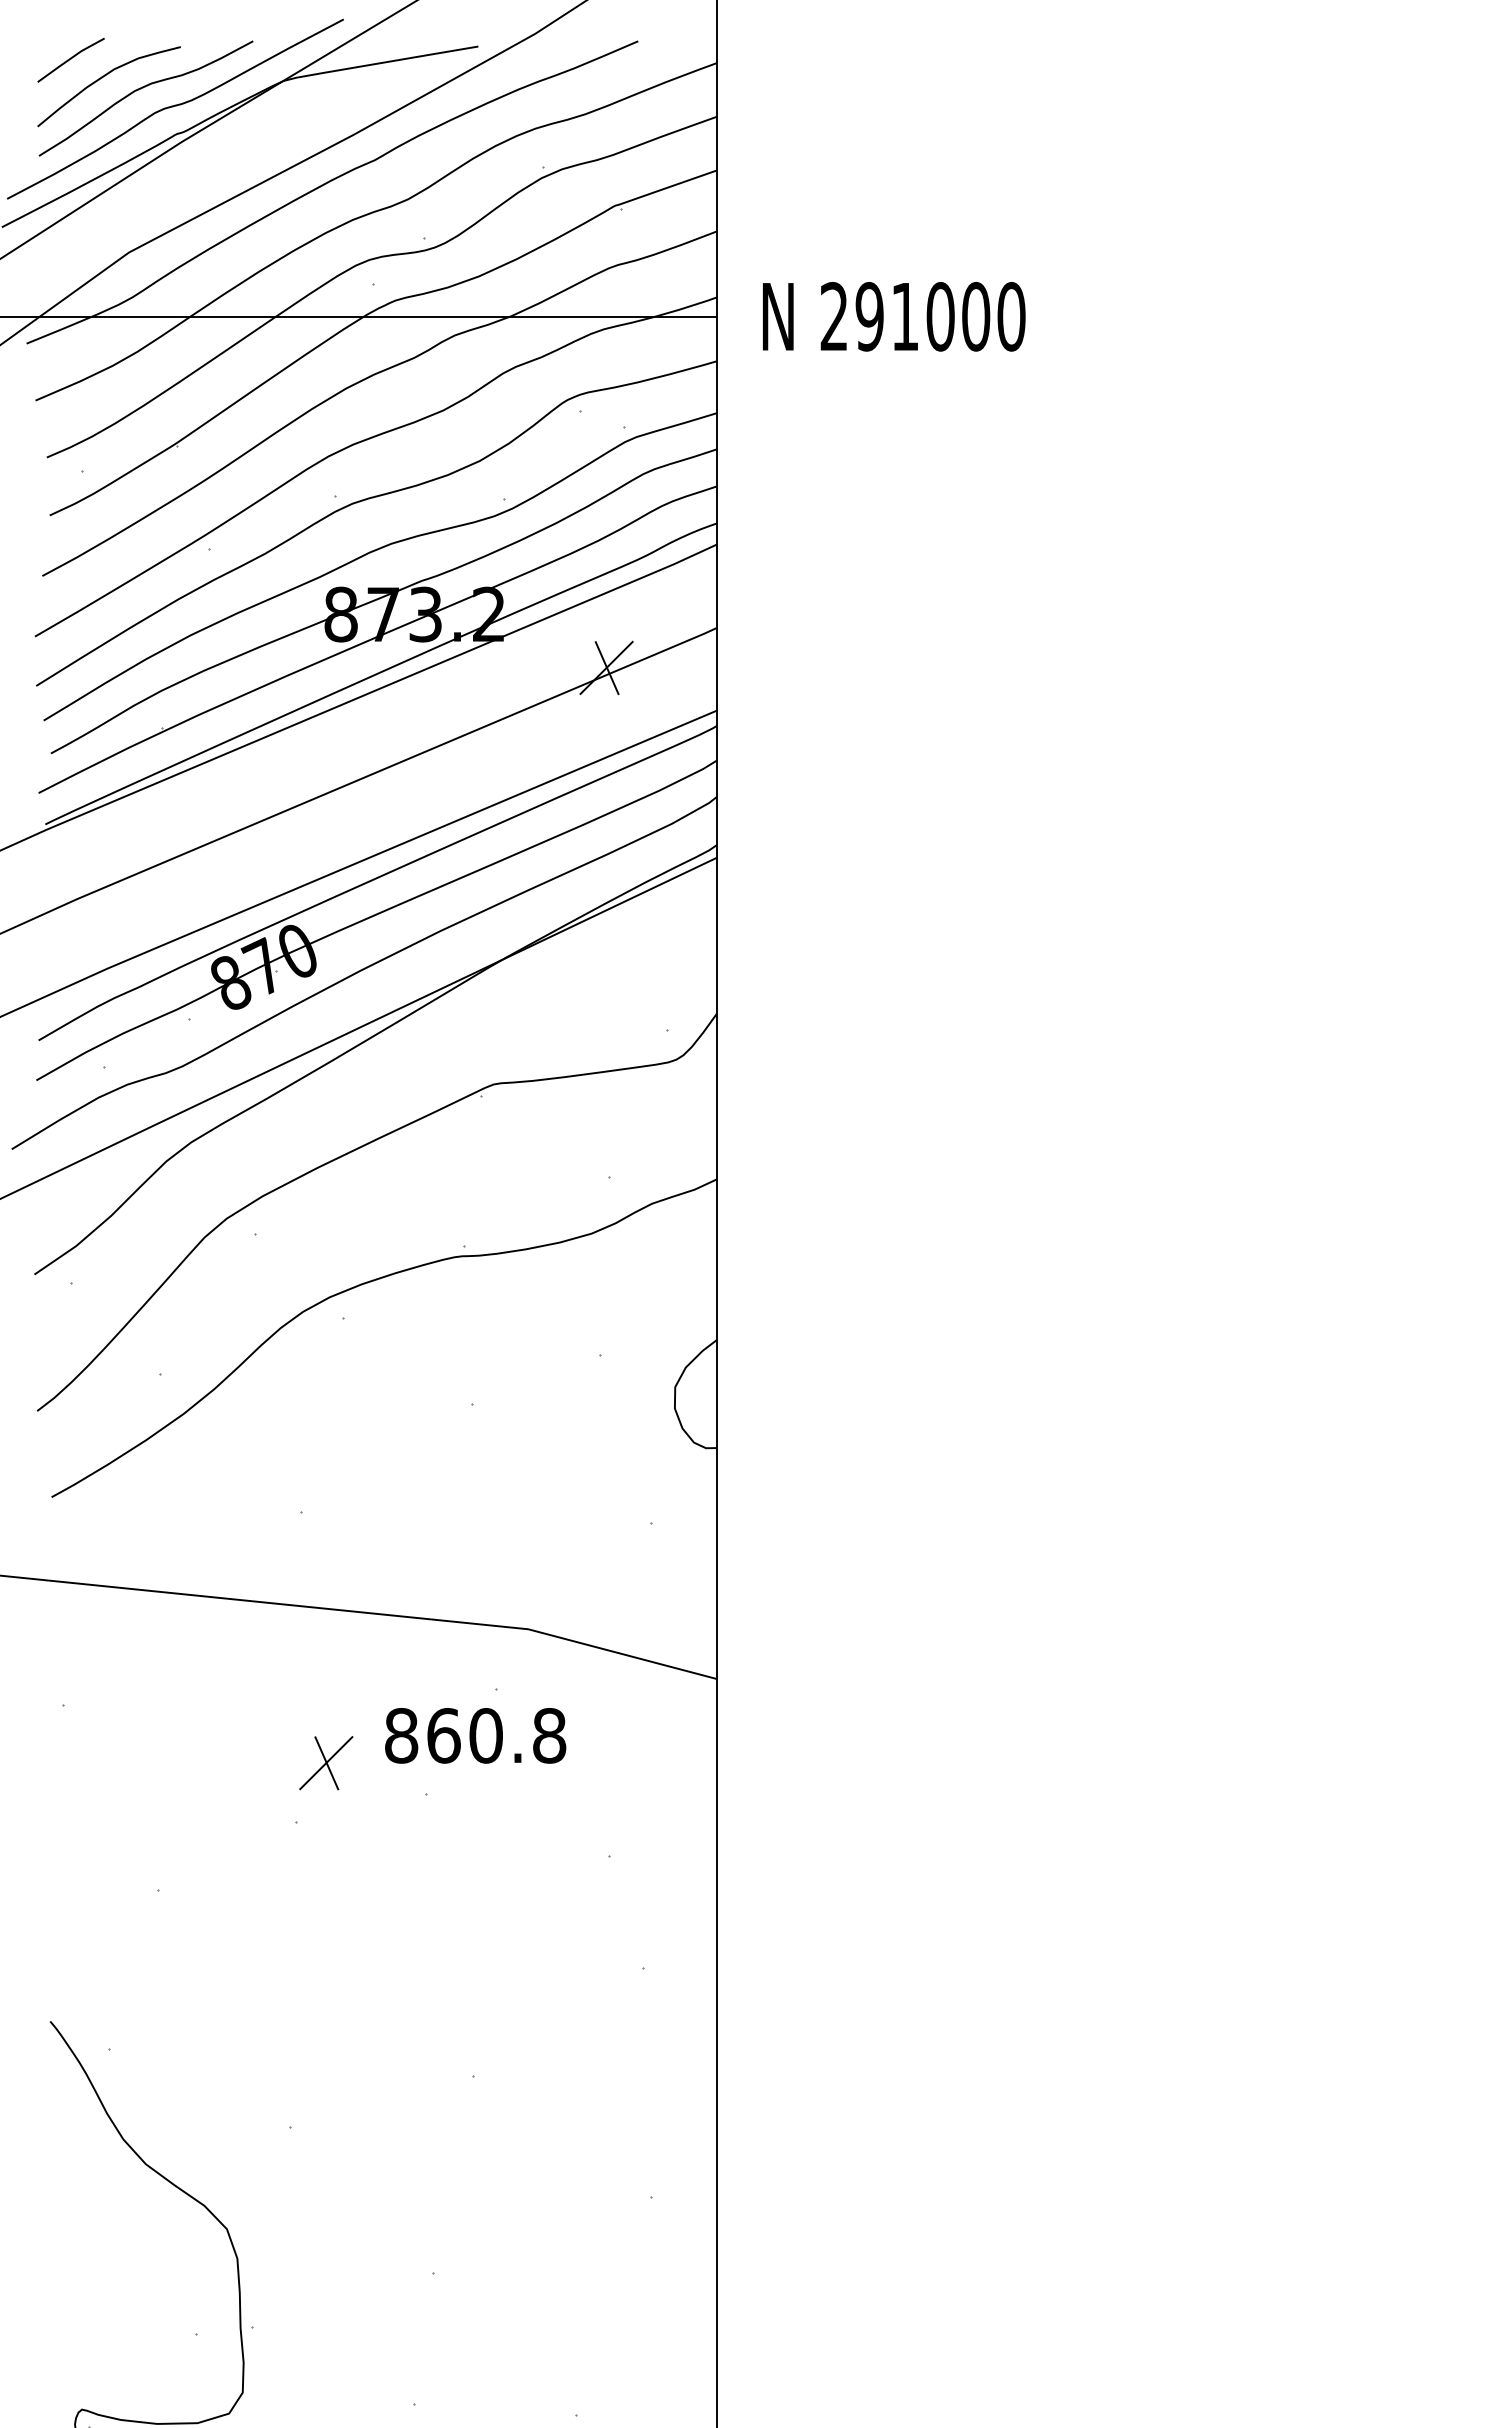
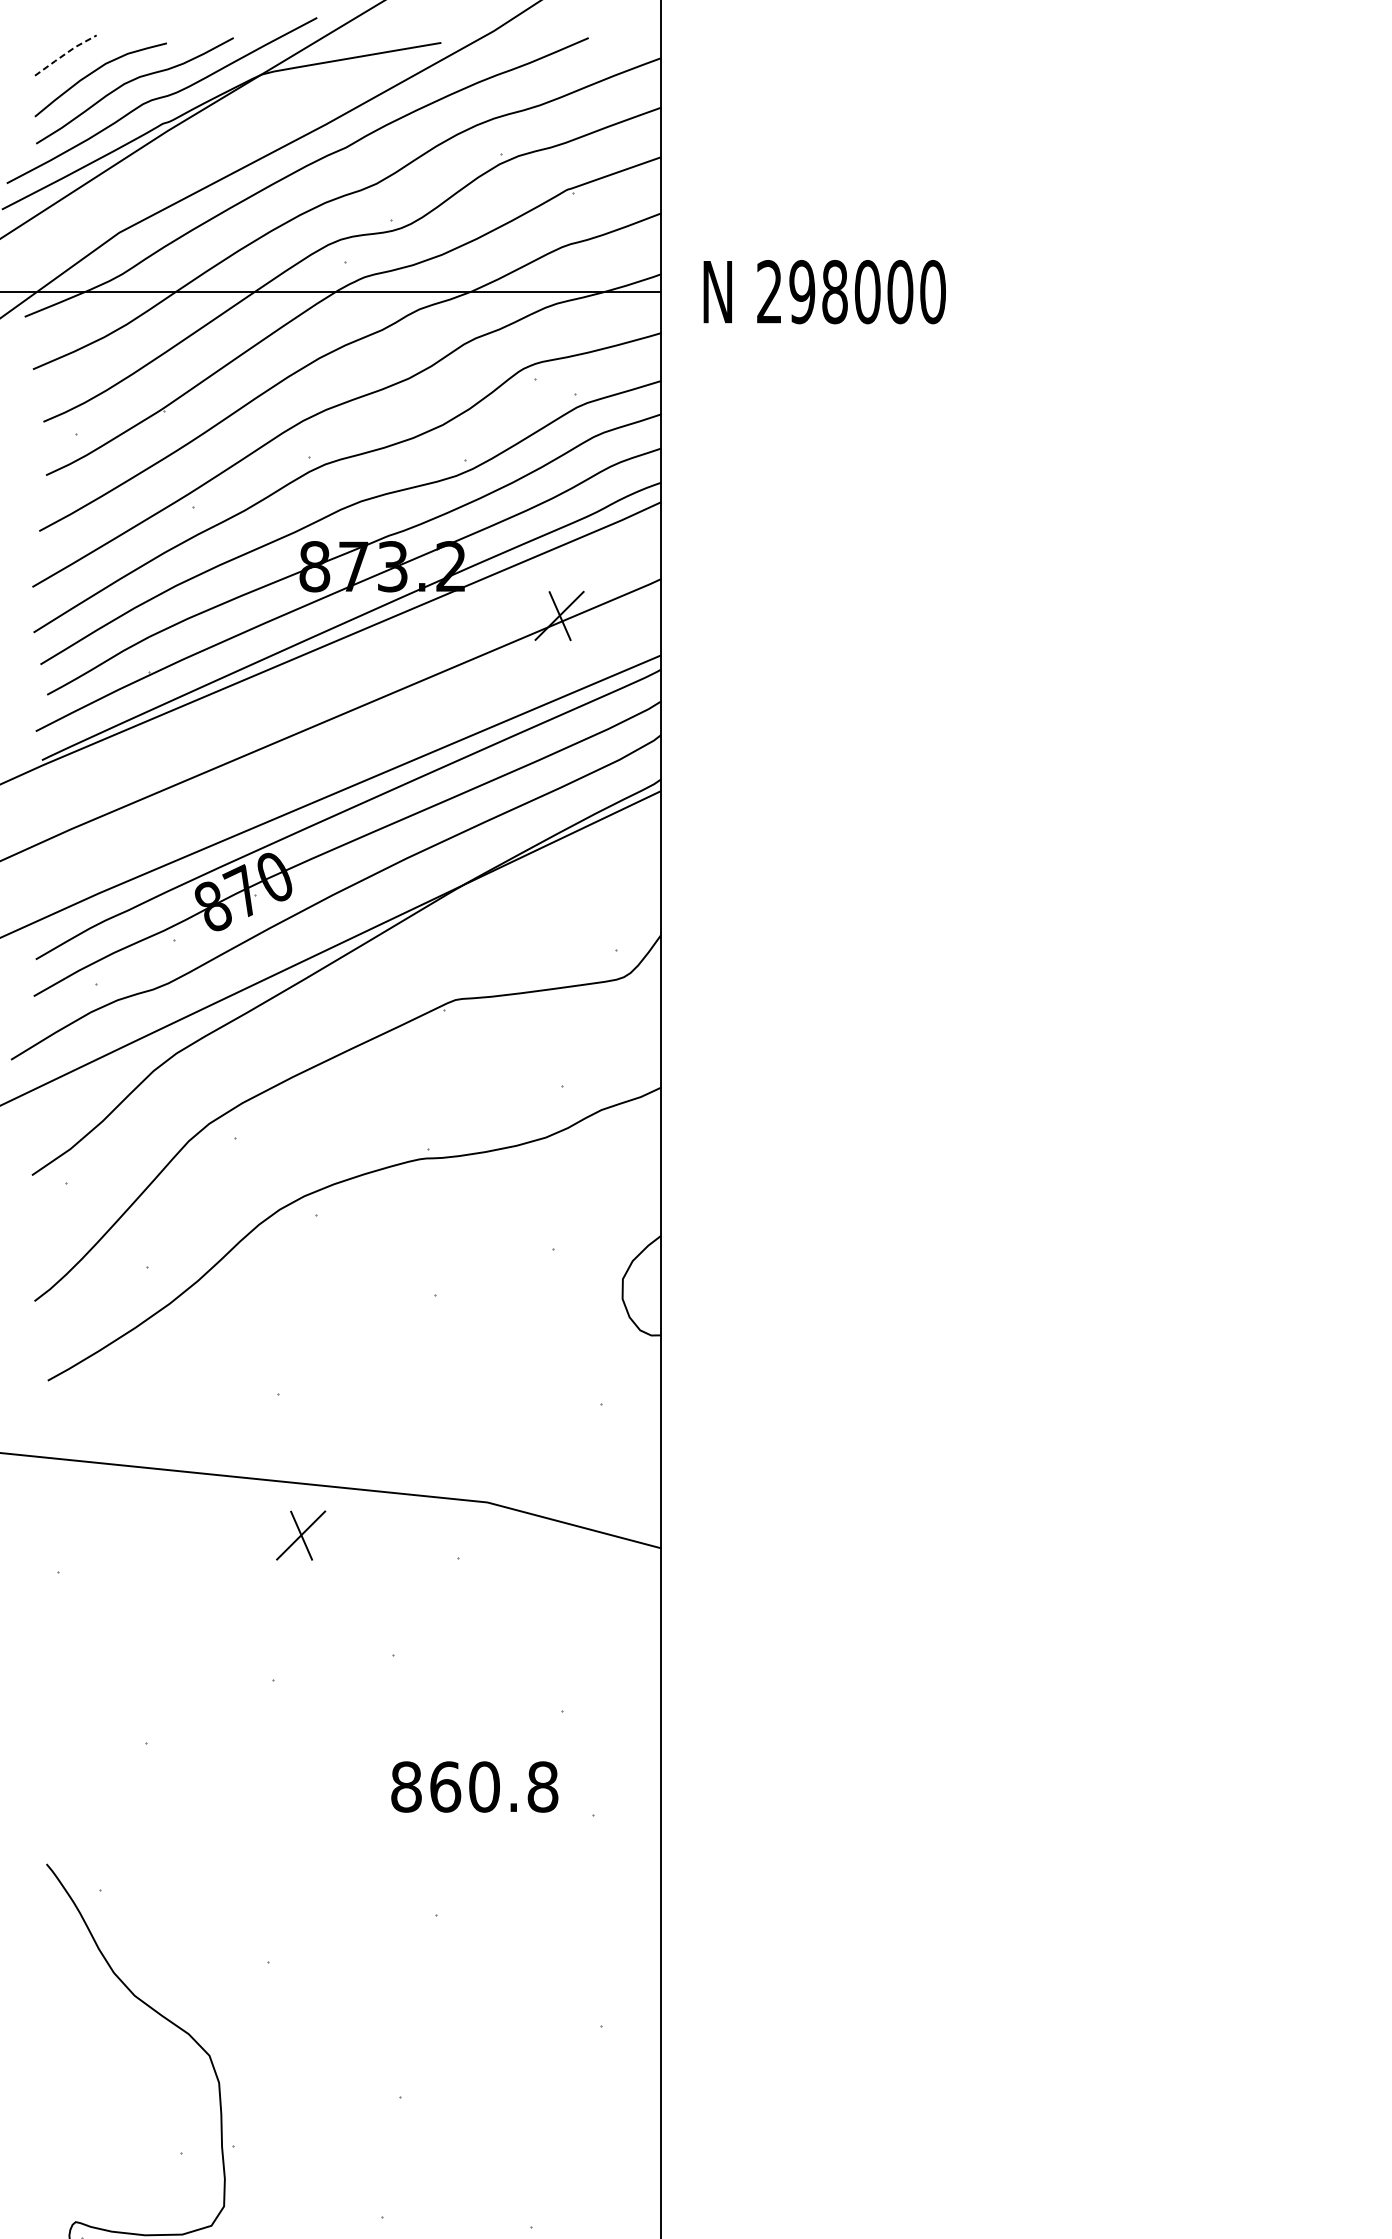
line: (70, 58) -> (65, 53), solid -> dashed
text: (905, 316) -> (835, 291), 291000 -> 298000
text: (475, 1735) -> (474, 1786), moved
part: (326, 1763) -> (301, 1535), moved

